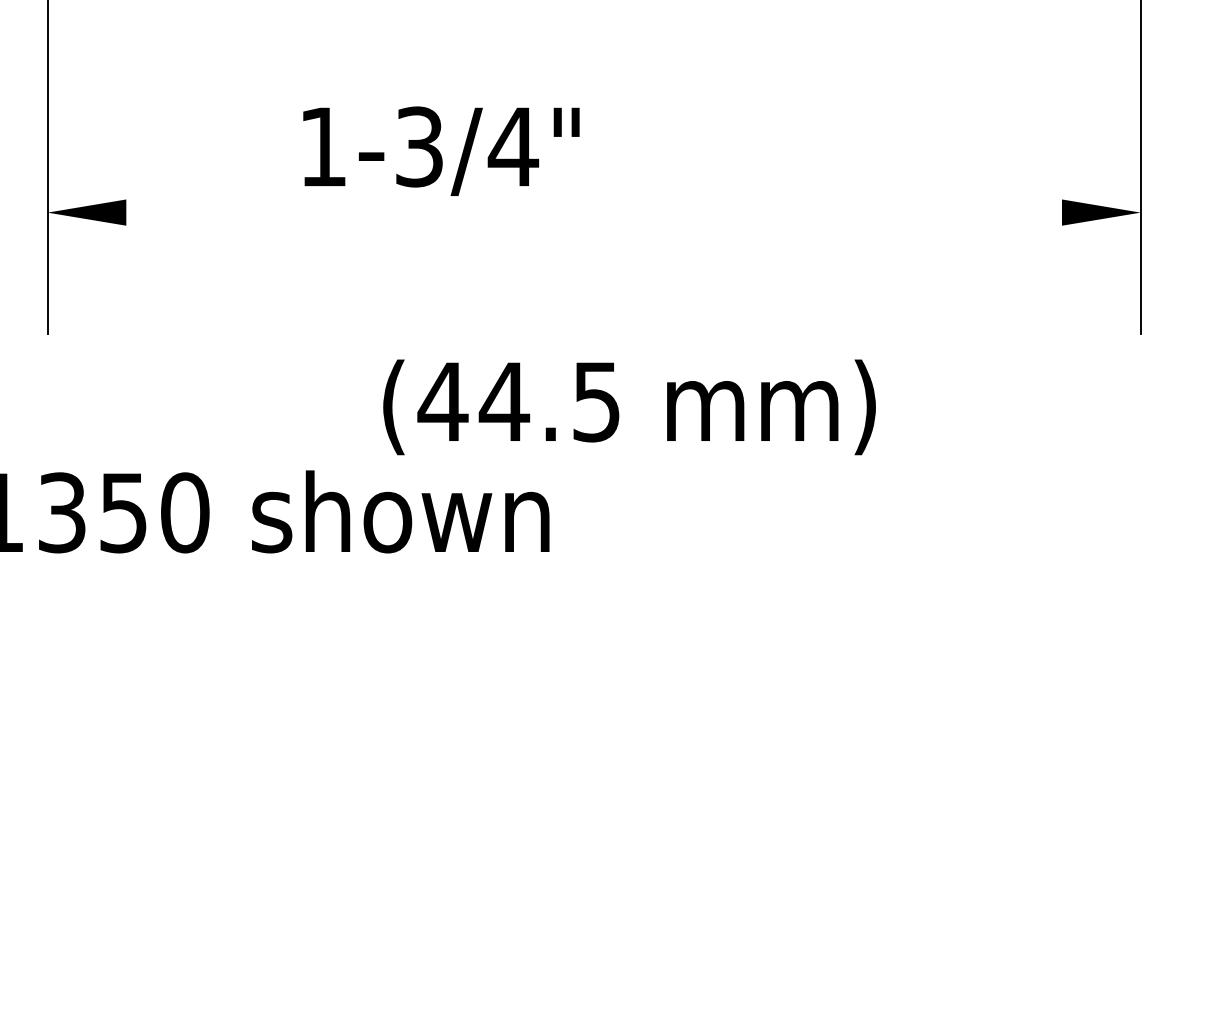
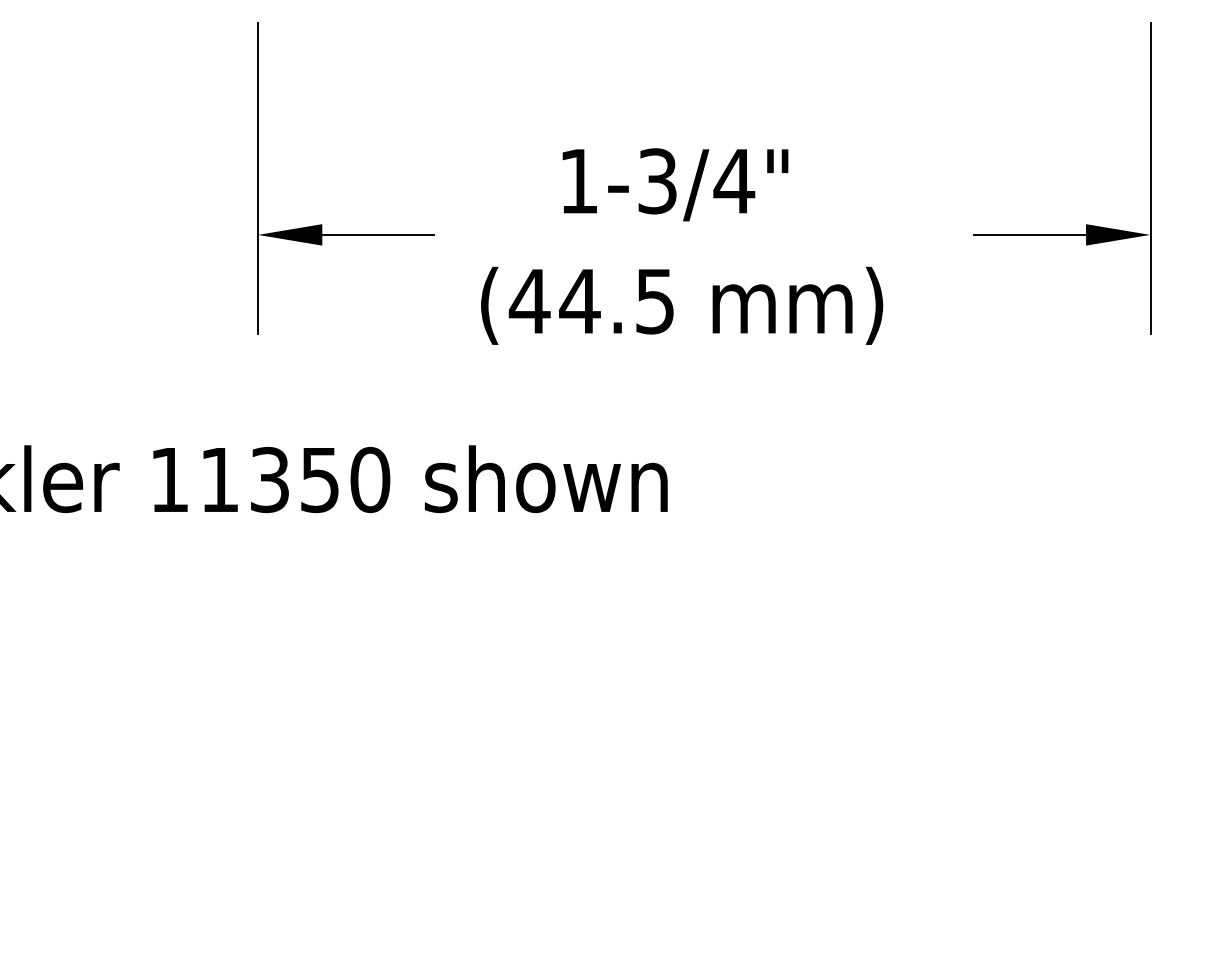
text: (441, 150) -> (675, 184), moved
line: (195, 212) -> (378, 234), added
line: (993, 212) -> (1030, 234), added
text: (630, 406) -> (682, 305), moved

